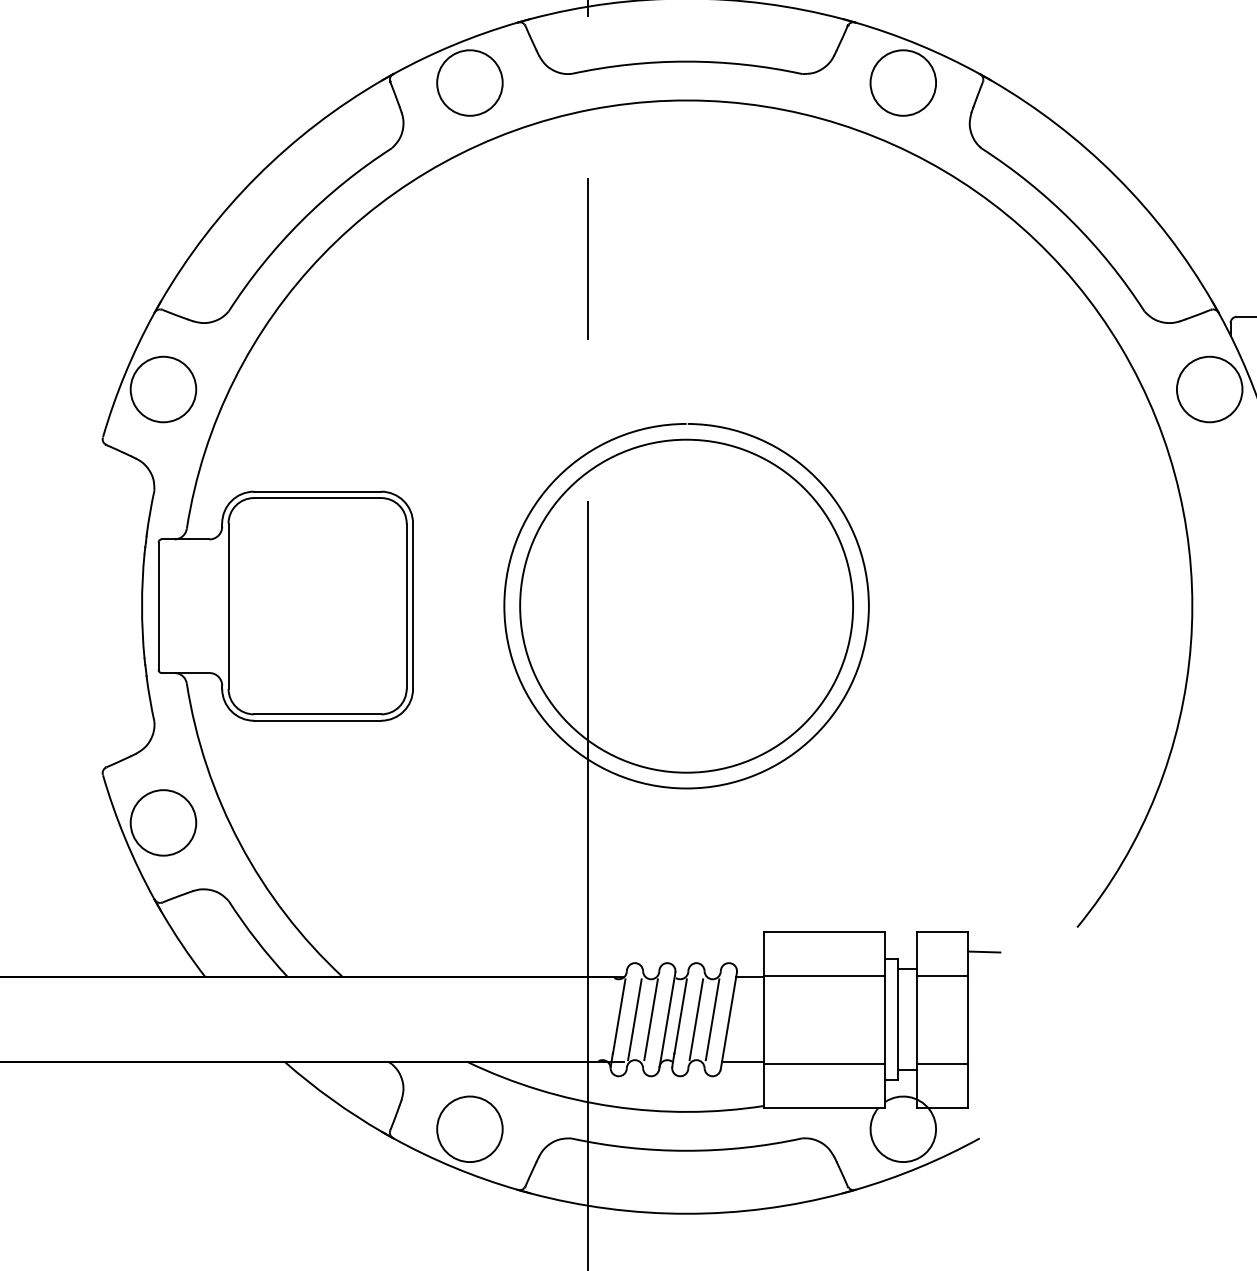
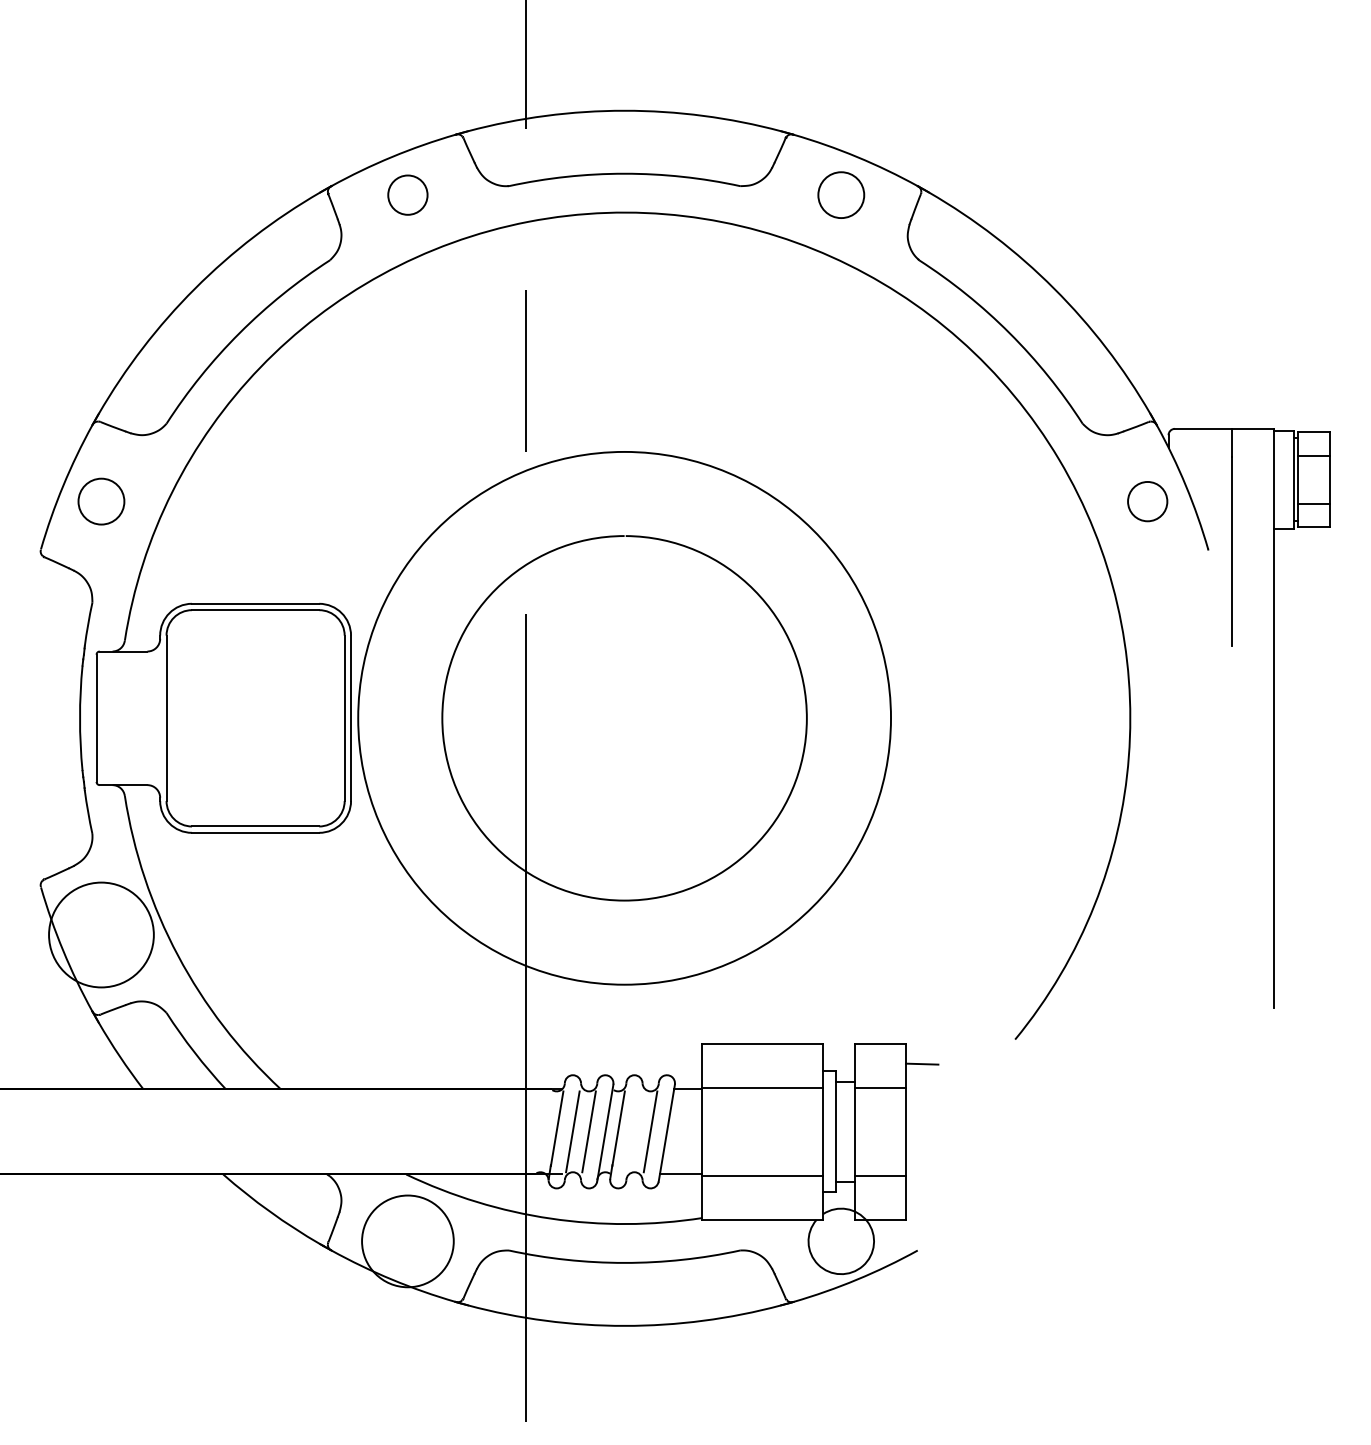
circle: (469, 82) -> (407, 194), size x0.6
circle: (903, 82) -> (841, 194), size x0.7
circle: (163, 389) -> (101, 501), size x0.7
circle: (1209, 389) -> (1147, 501), size x0.6
circle: (686, 605) -> (624, 717), size x1.6
circle: (163, 822) -> (101, 934), size x1.6
line: (696, 1019) -> (634, 1131), removed
circle: (469, 1129) -> (407, 1241), size x1.4

